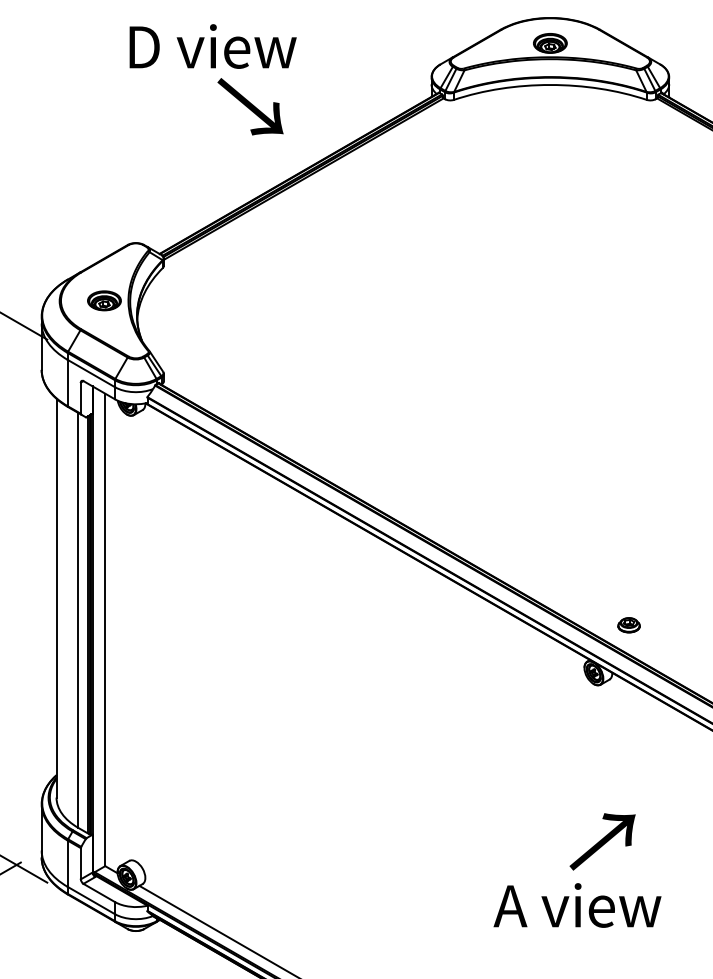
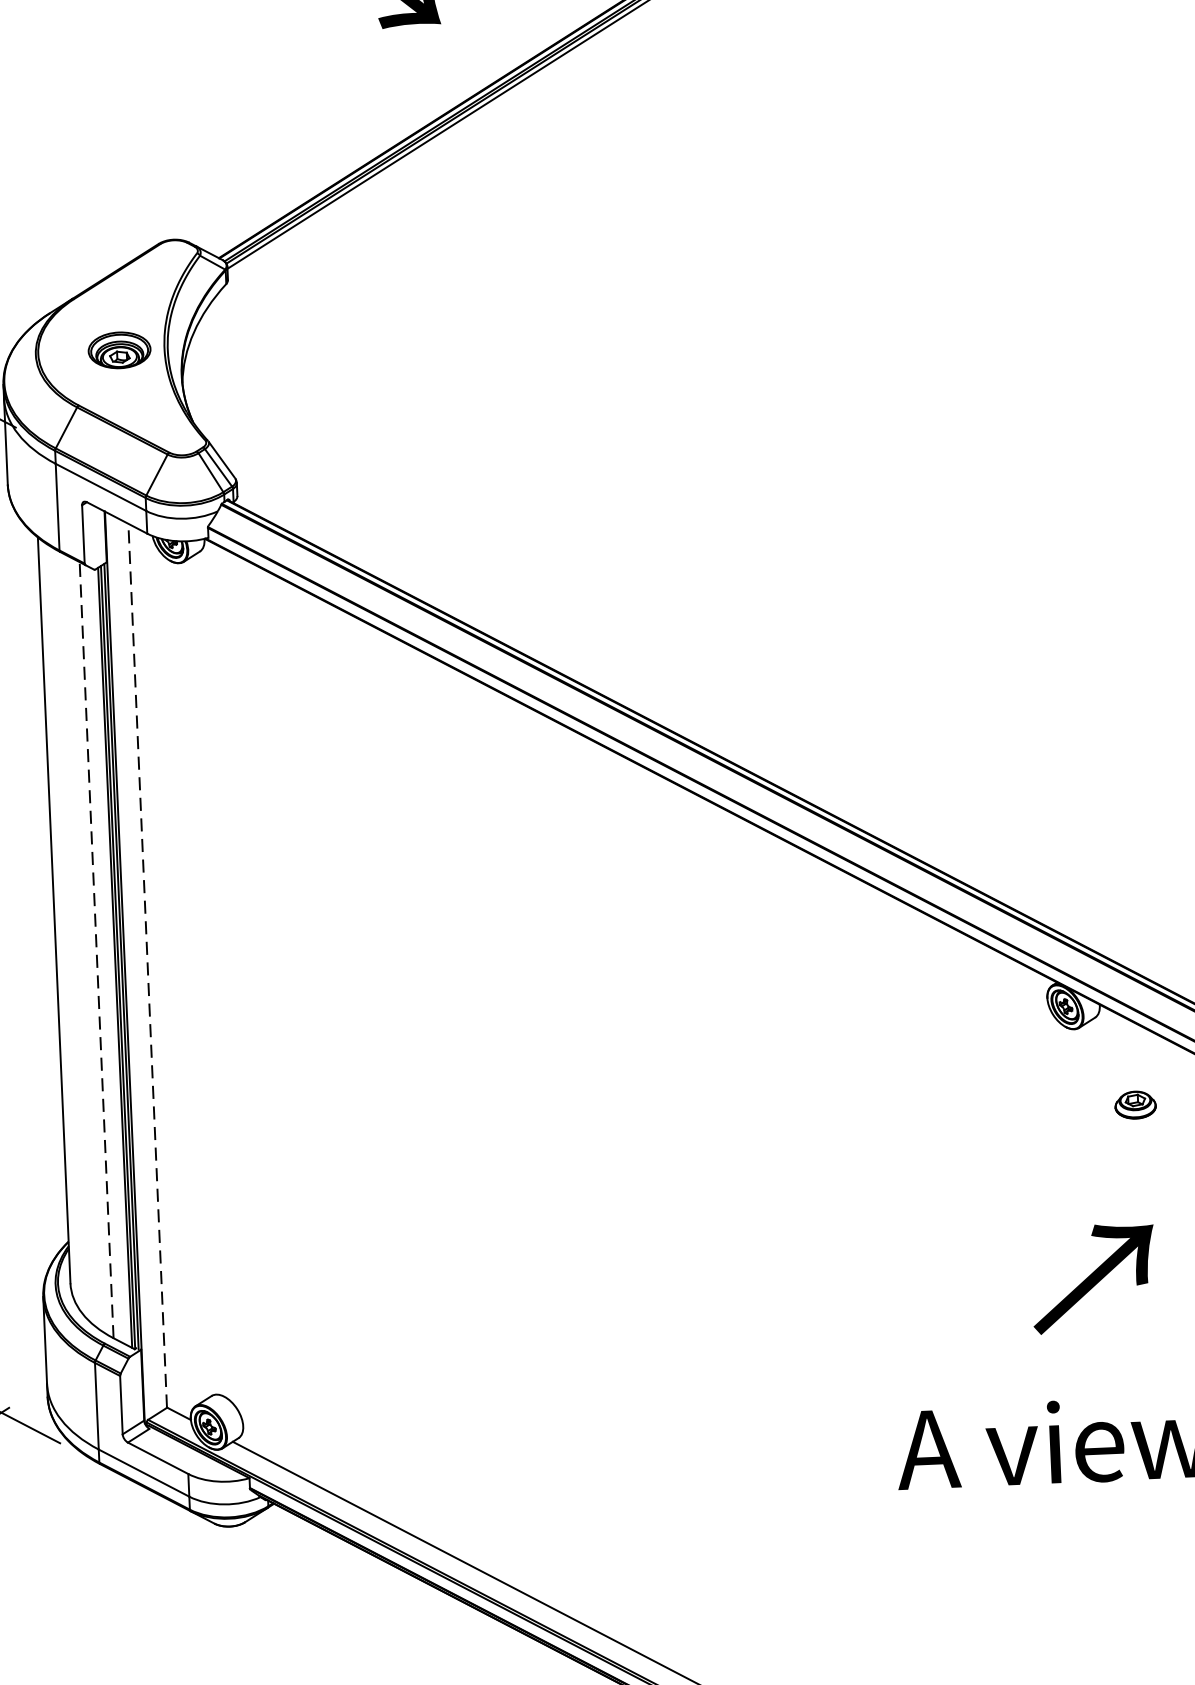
line: (78, 619) -> (97, 948), solid -> dashed
part: (628, 625) -> (1134, 1105), moved
line: (105, 629) -> (148, 965), solid -> dashed
text: (602, 841) -> (1093, 1277), moved

